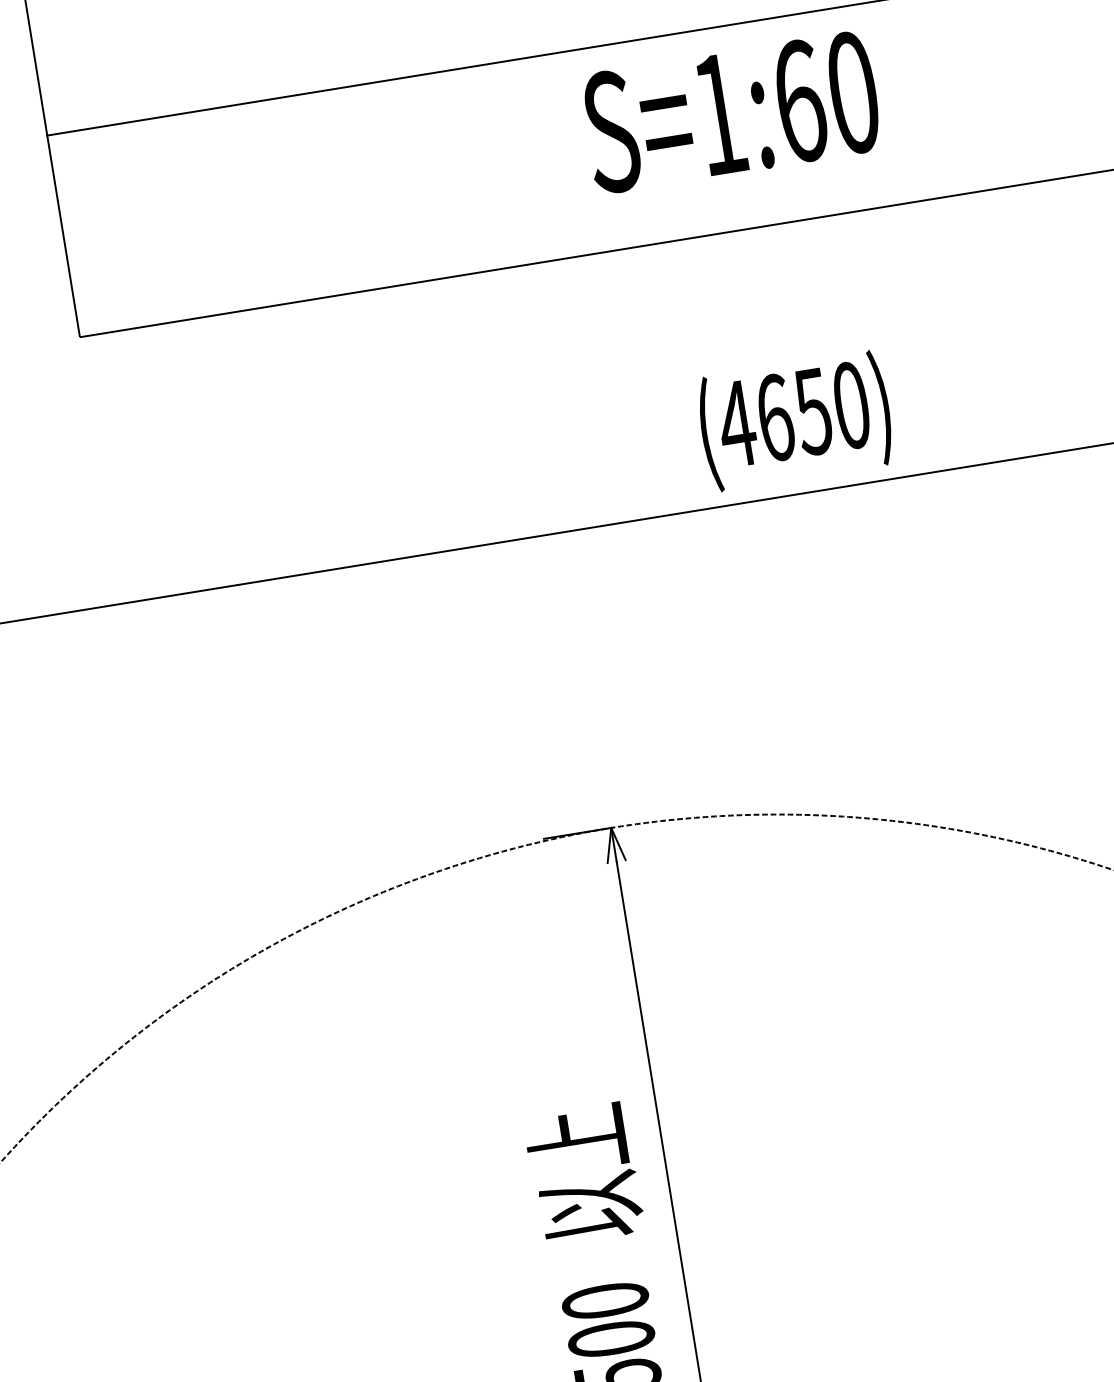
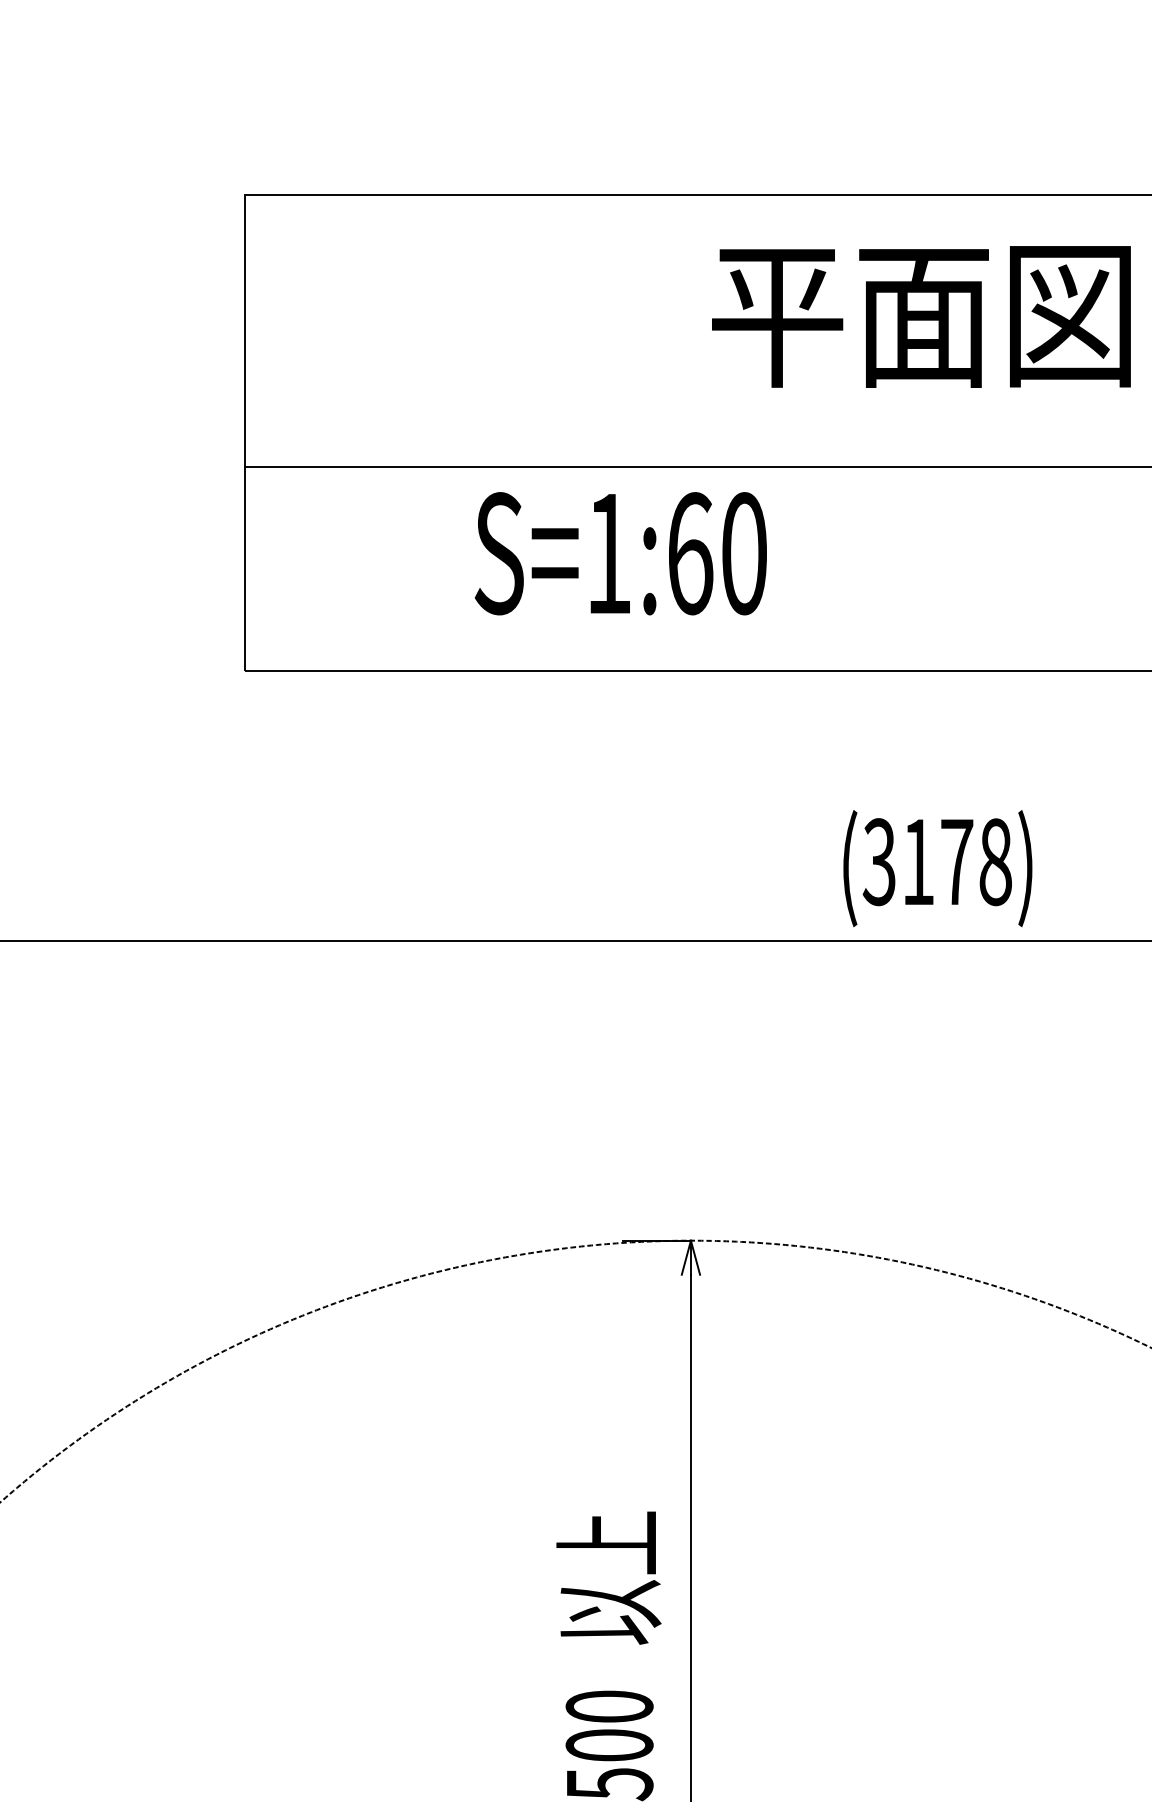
text: (730, 112) -> (620, 553), moved
text: (793, 415) -> (936, 862), (4650) -> (3178)

